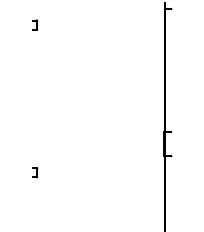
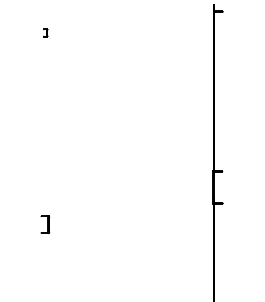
part: (35, 24) -> (45, 32), size x0.6
part: (35, 172) -> (45, 224), size x1.4

